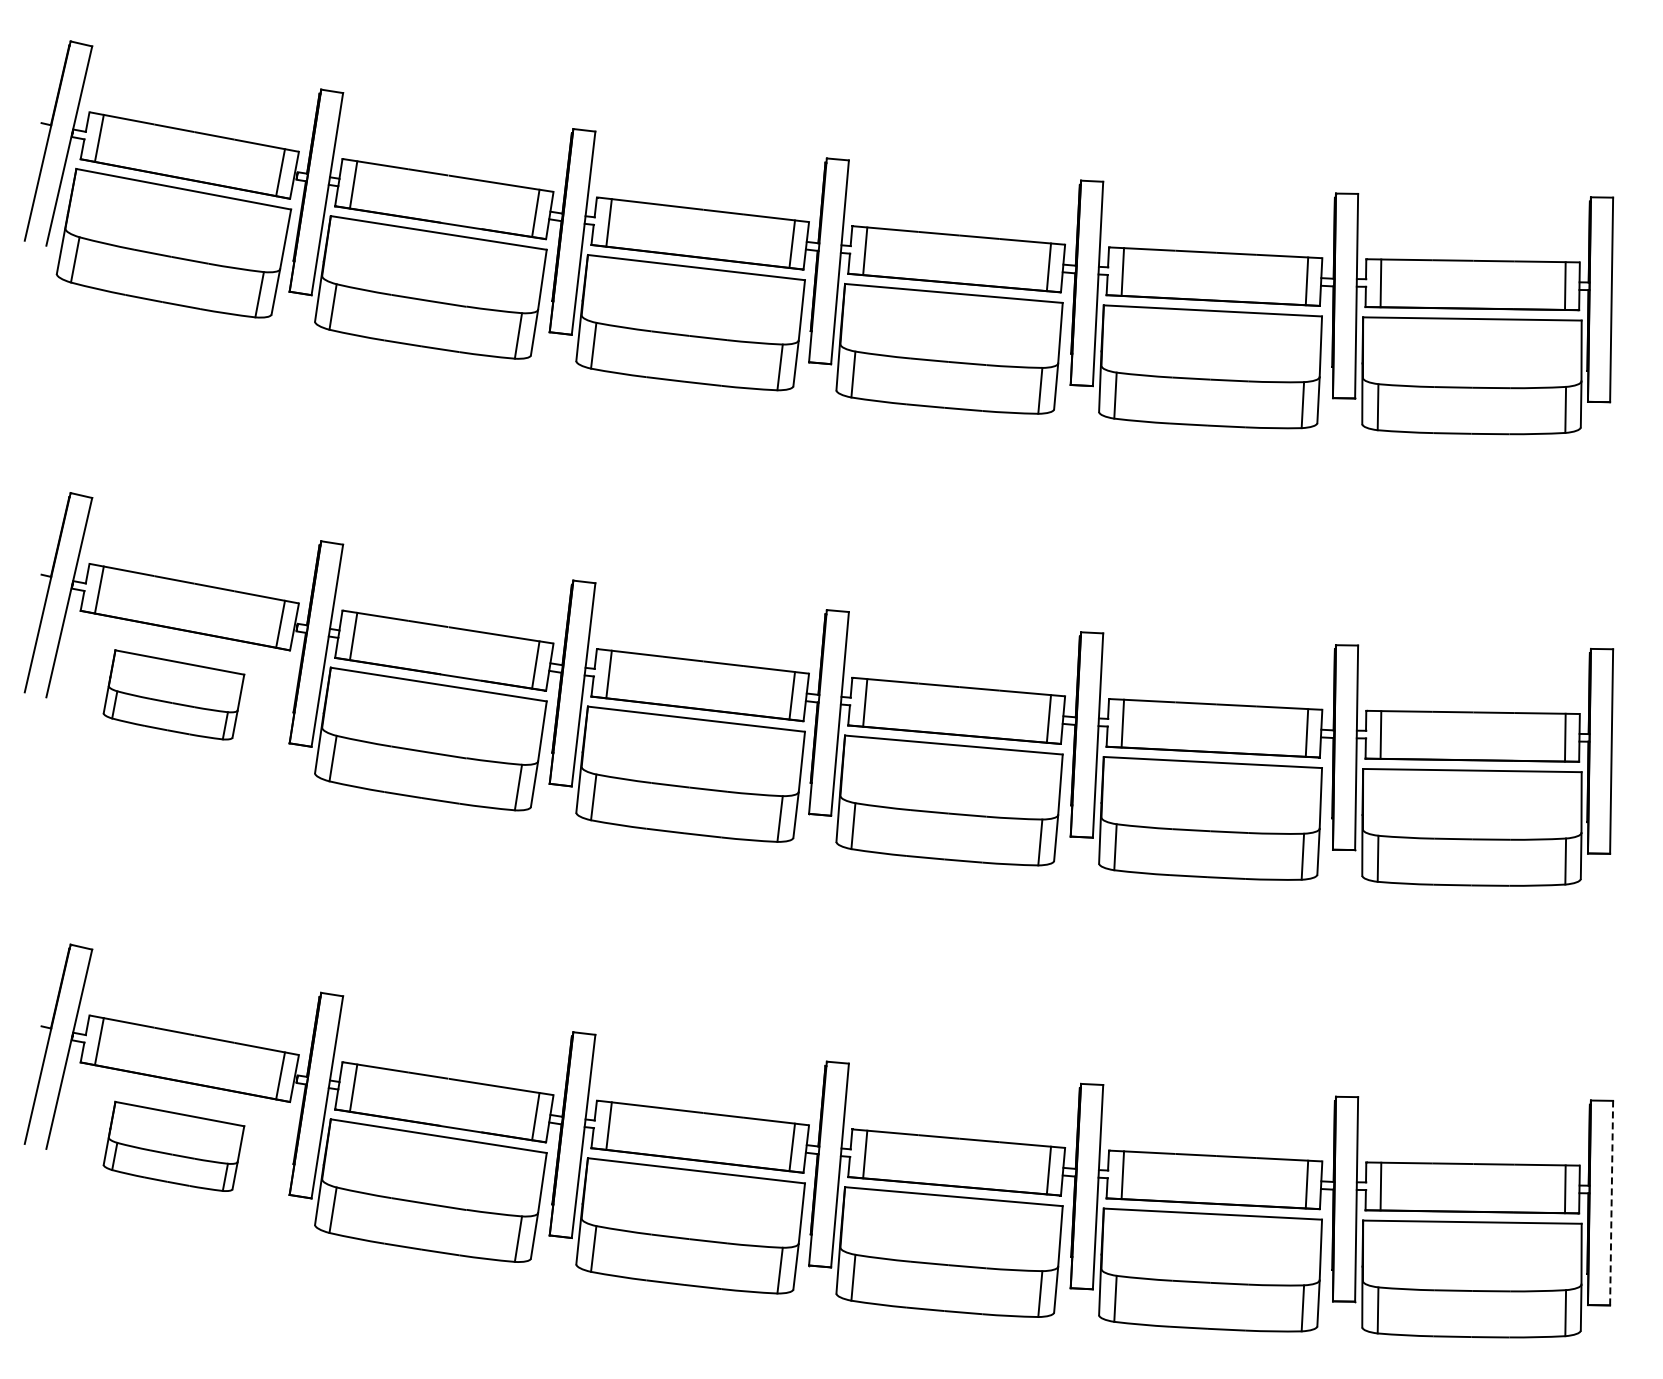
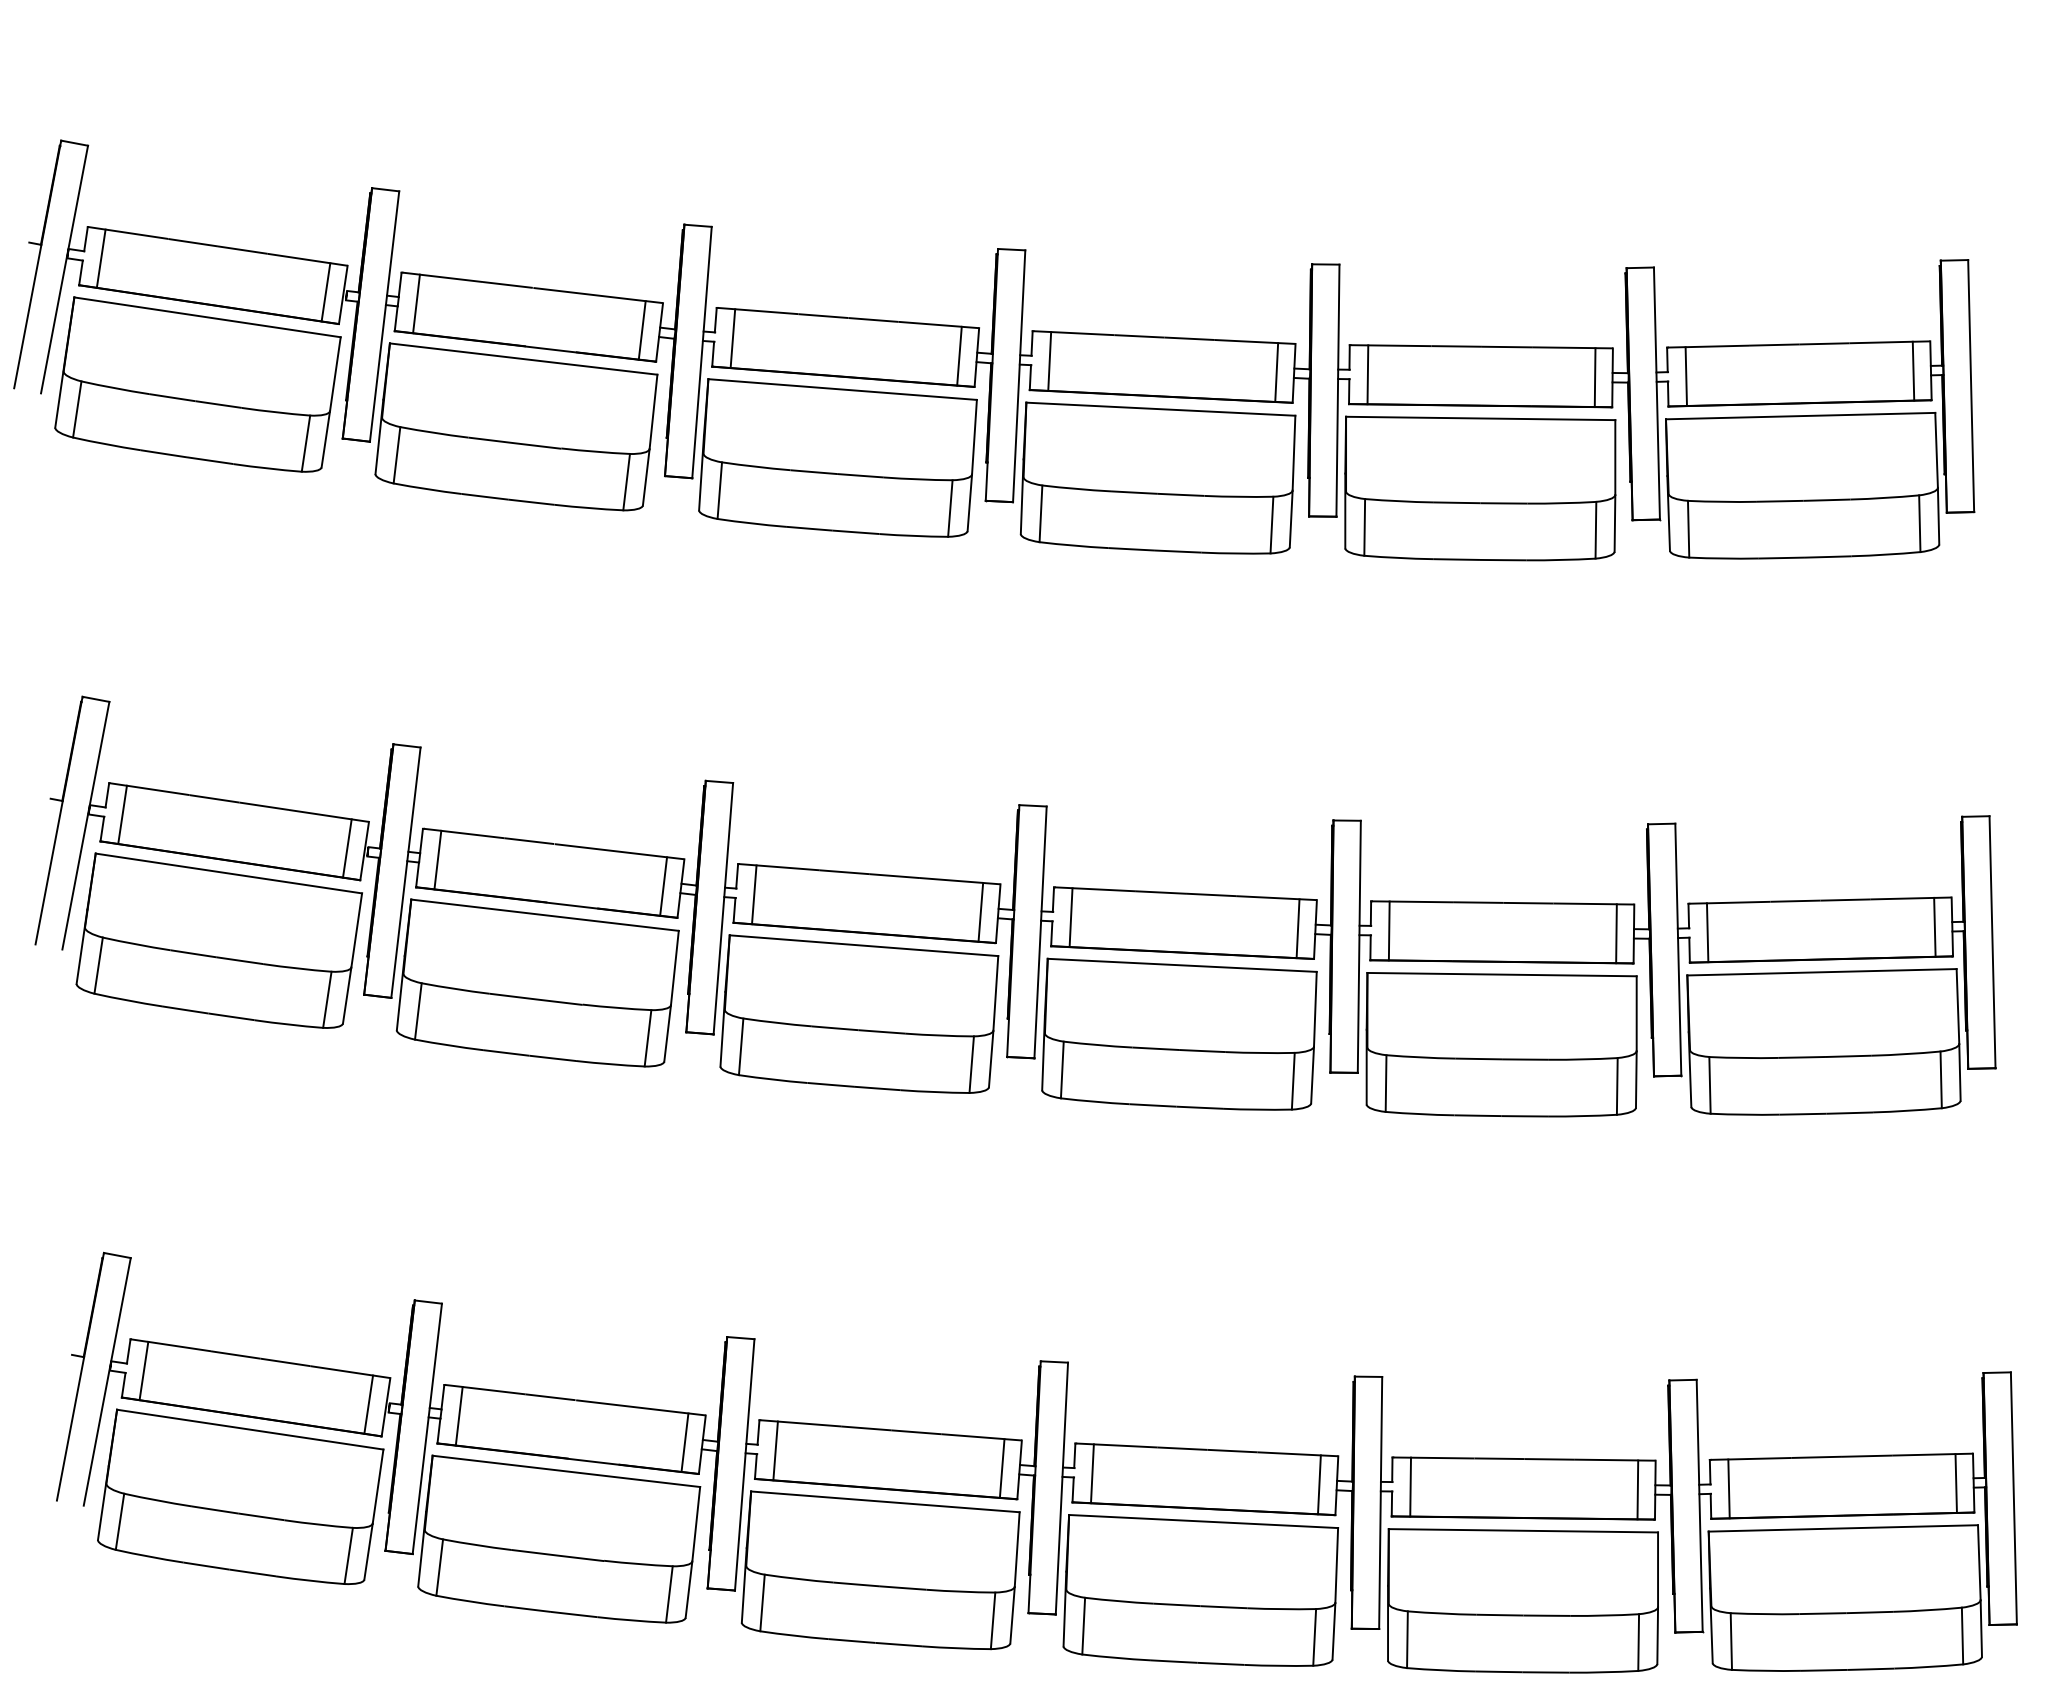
part: (173, 694) -> (218, 940), size x1.67
part: (173, 1146) -> (240, 1496), size x1.67
line: (1611, 1202) -> (2013, 1497), dashed -> solid

